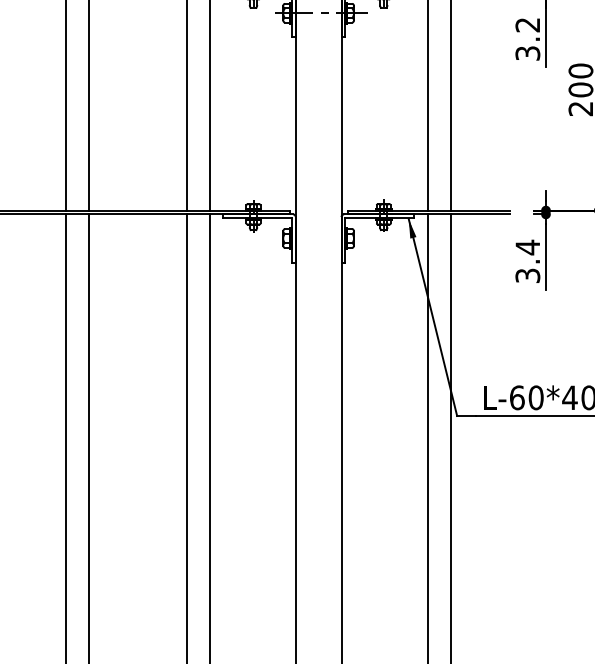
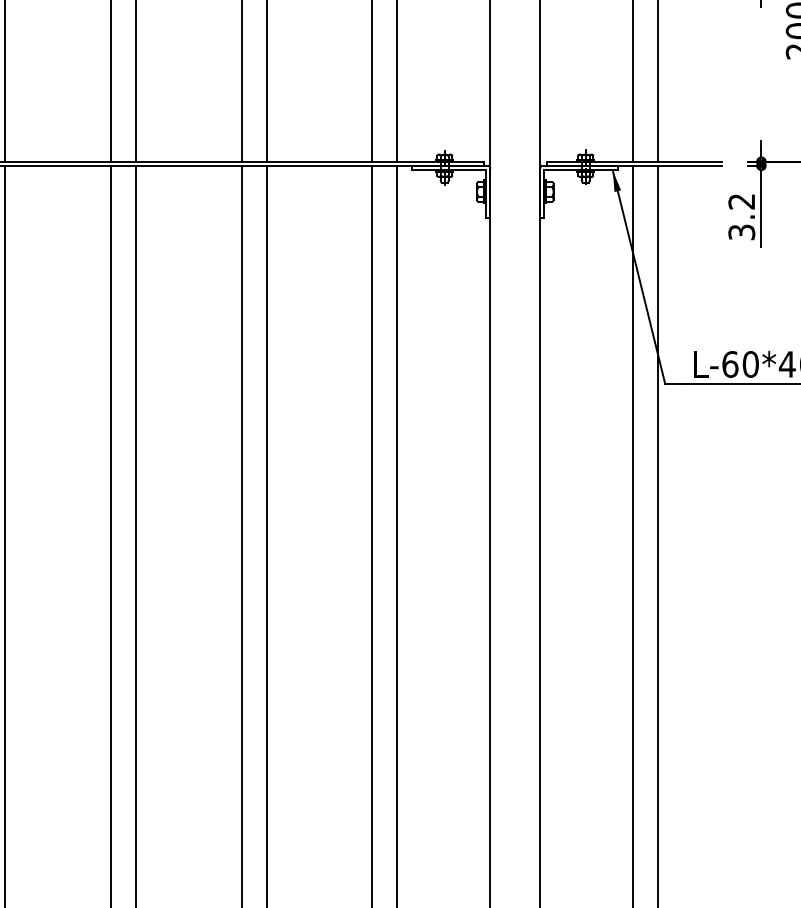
text: (527, 247) -> (741, 201), 3.4 -> 3.2

